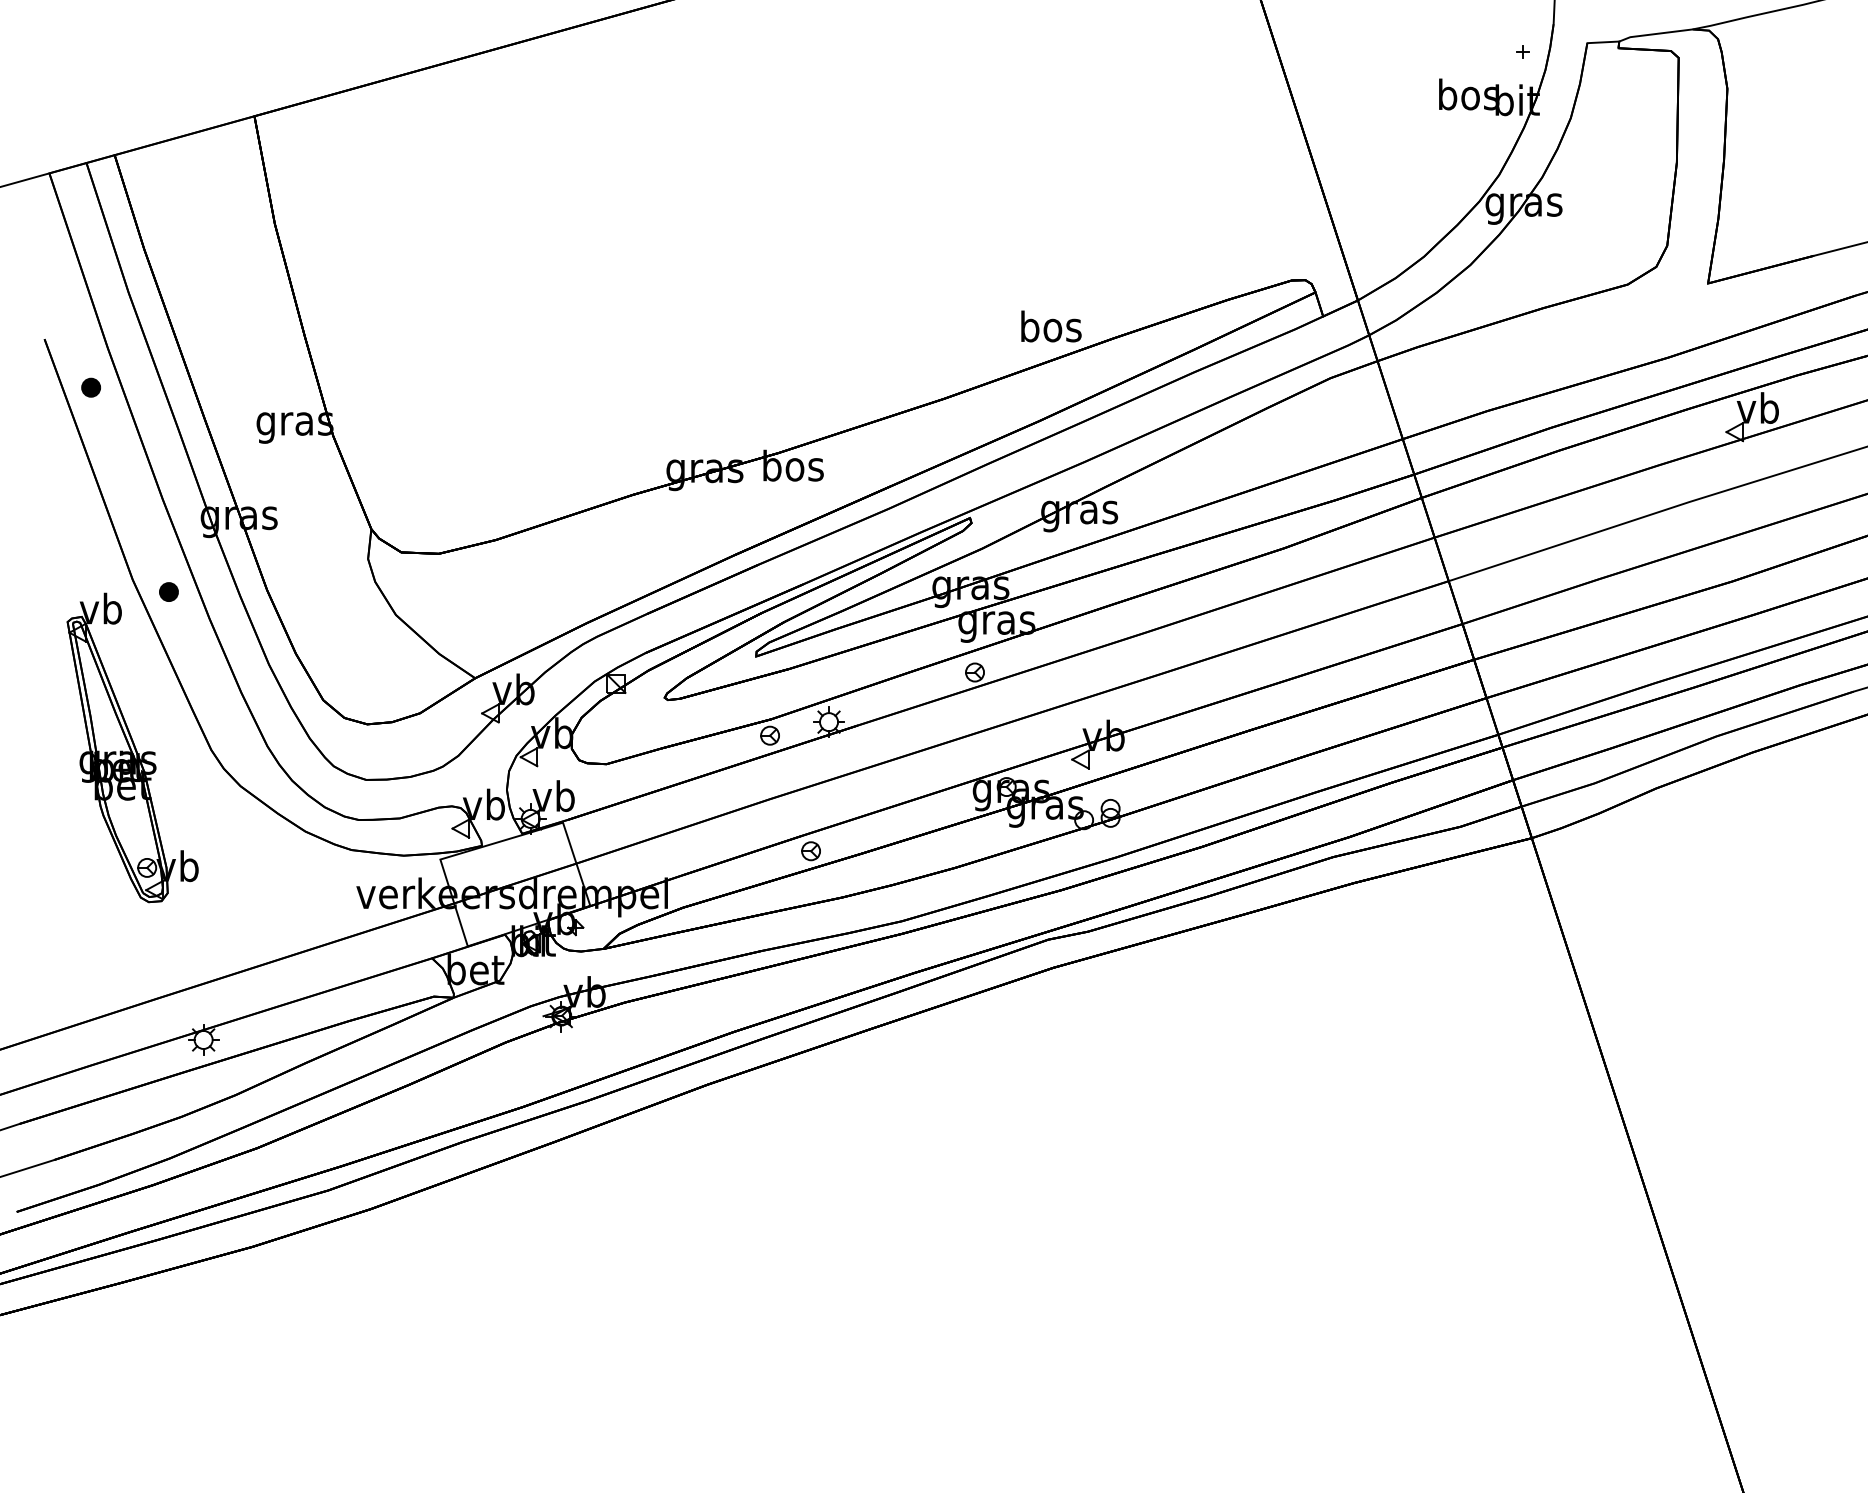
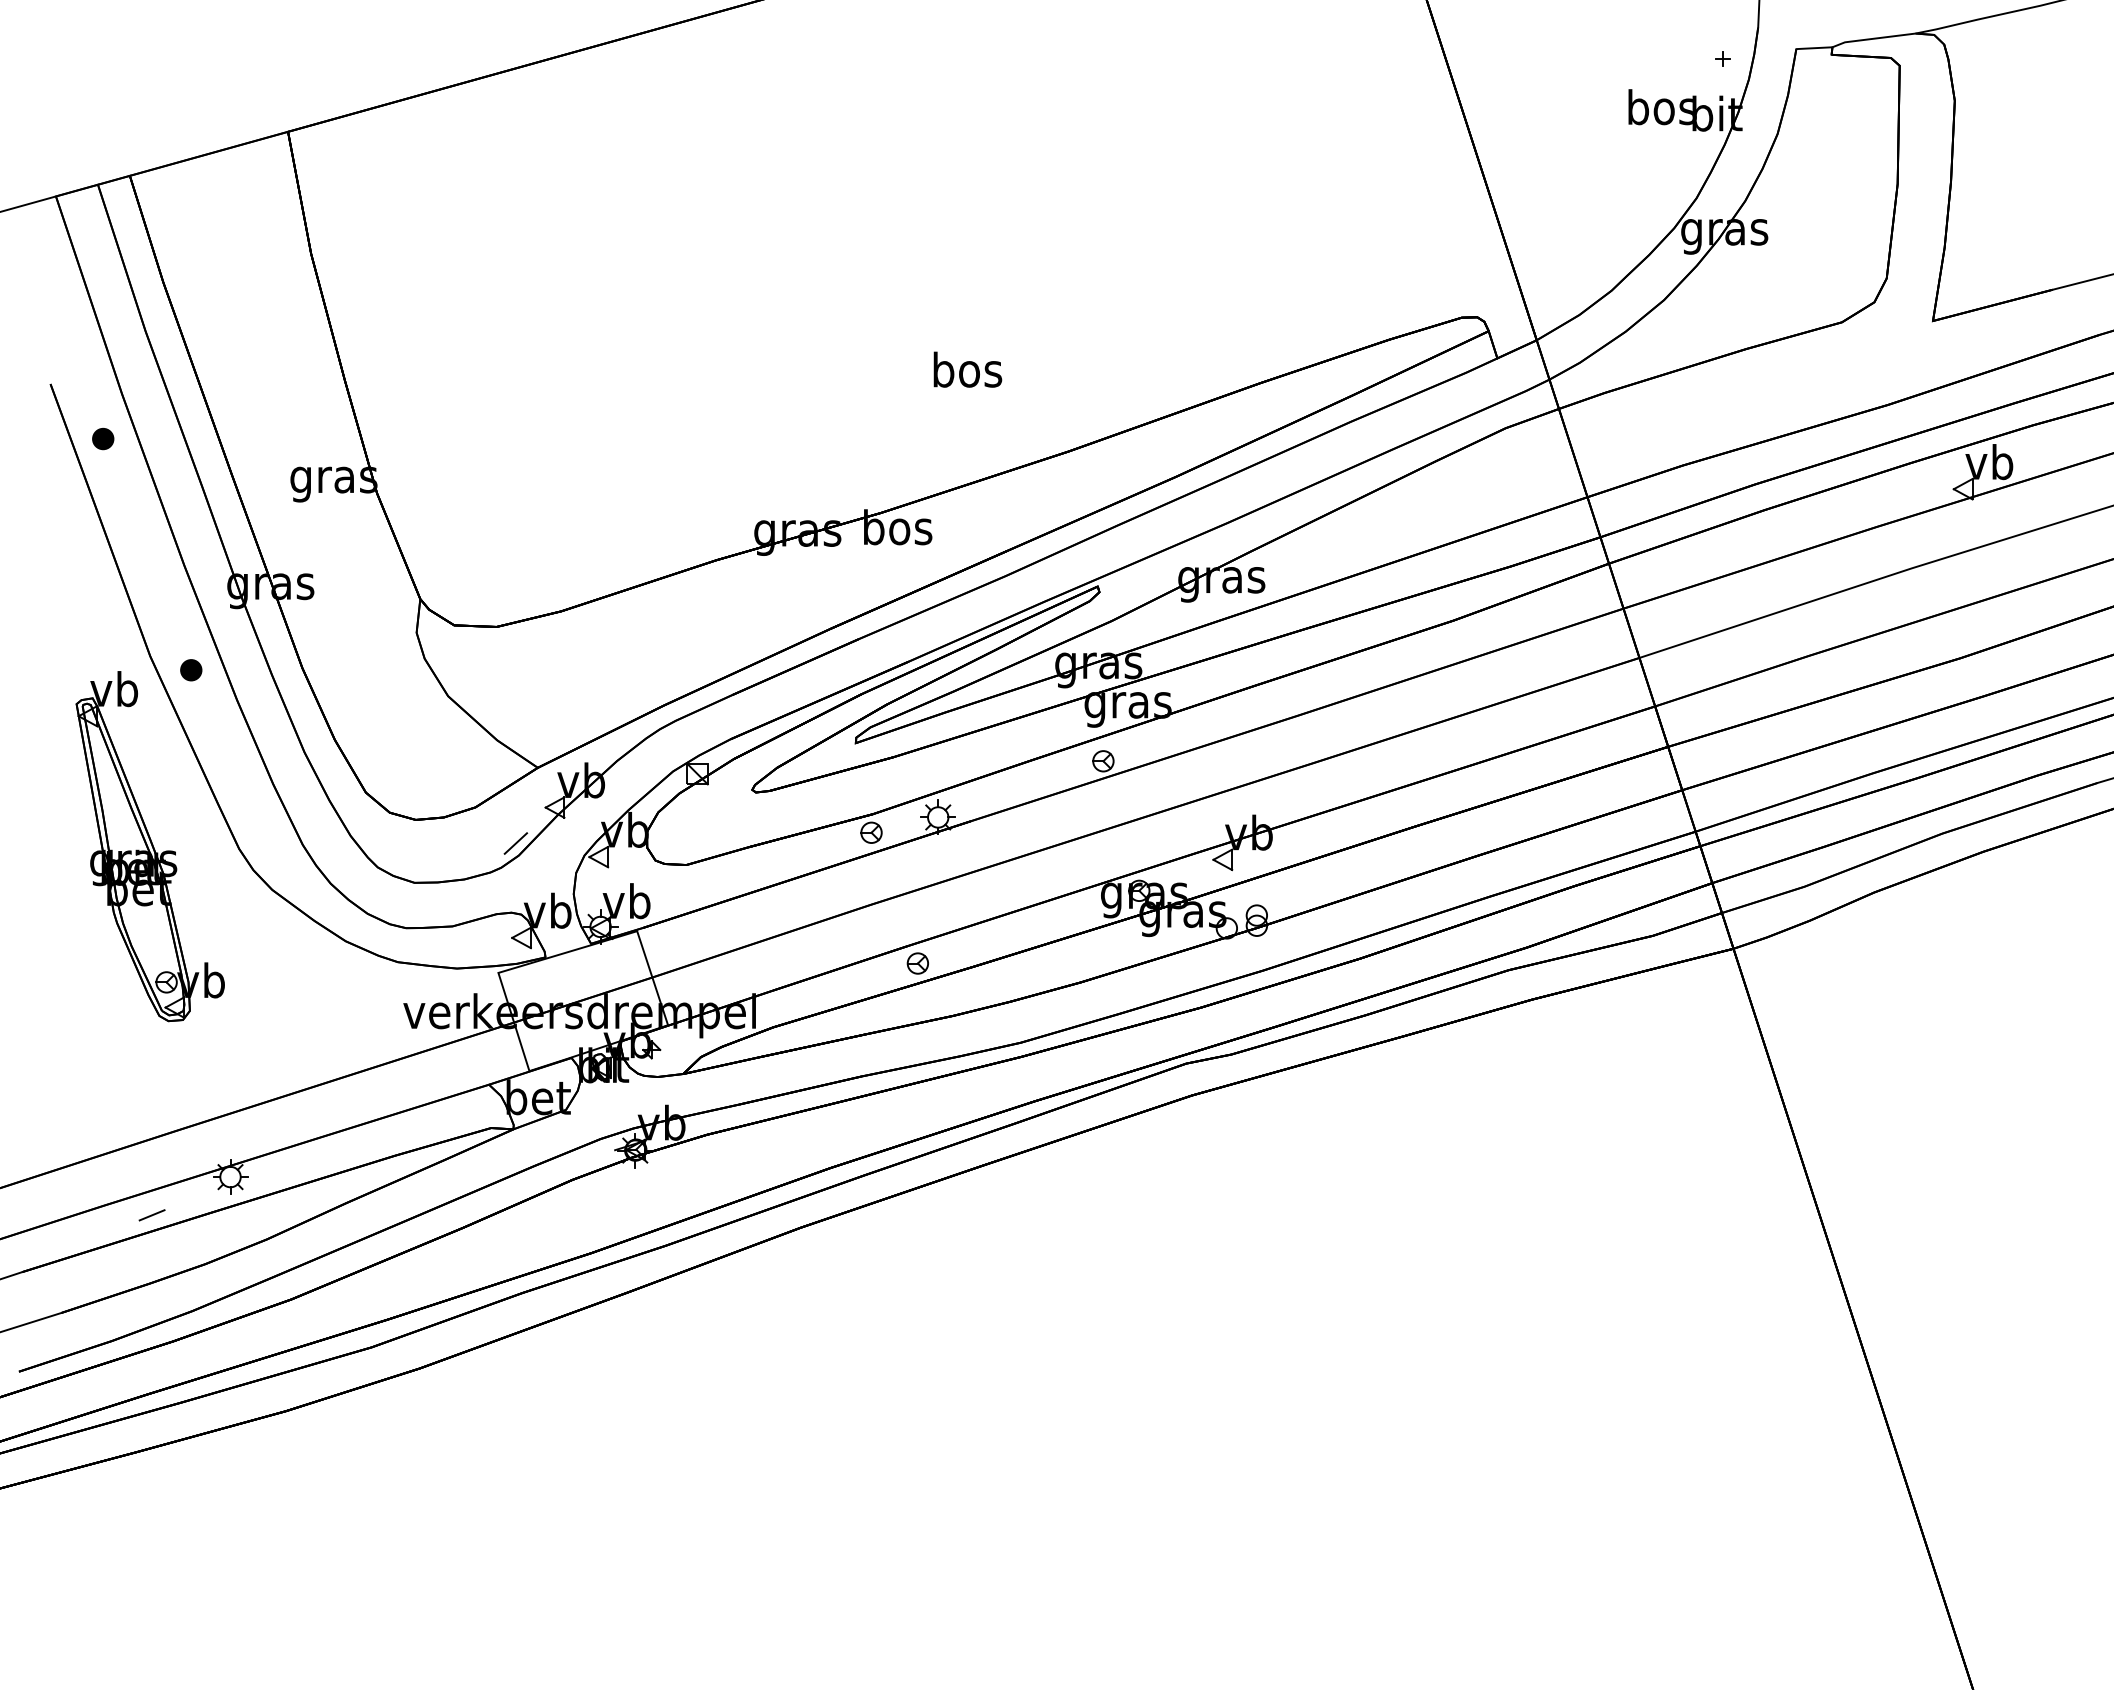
text: (1051, 326) -> (967, 369), moved
line: (455, 745) -> (515, 843), added
line: (133, 1073) -> (151, 1215), added

